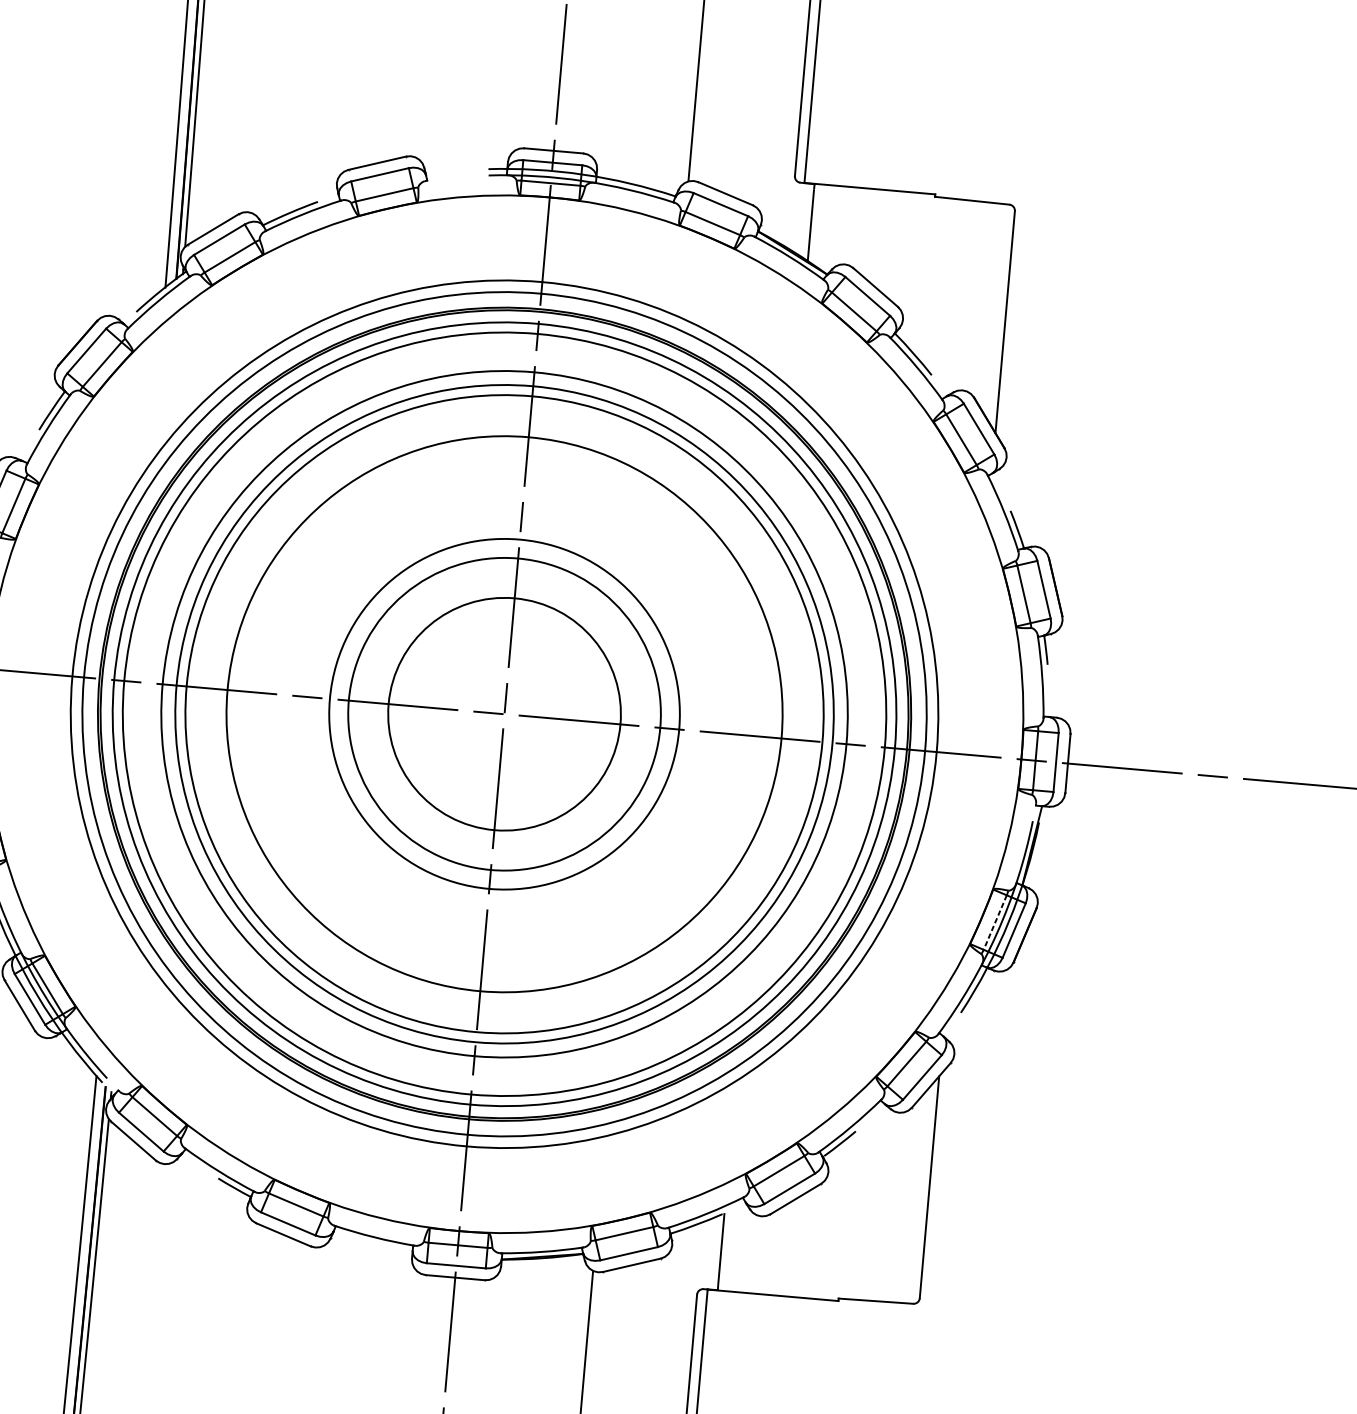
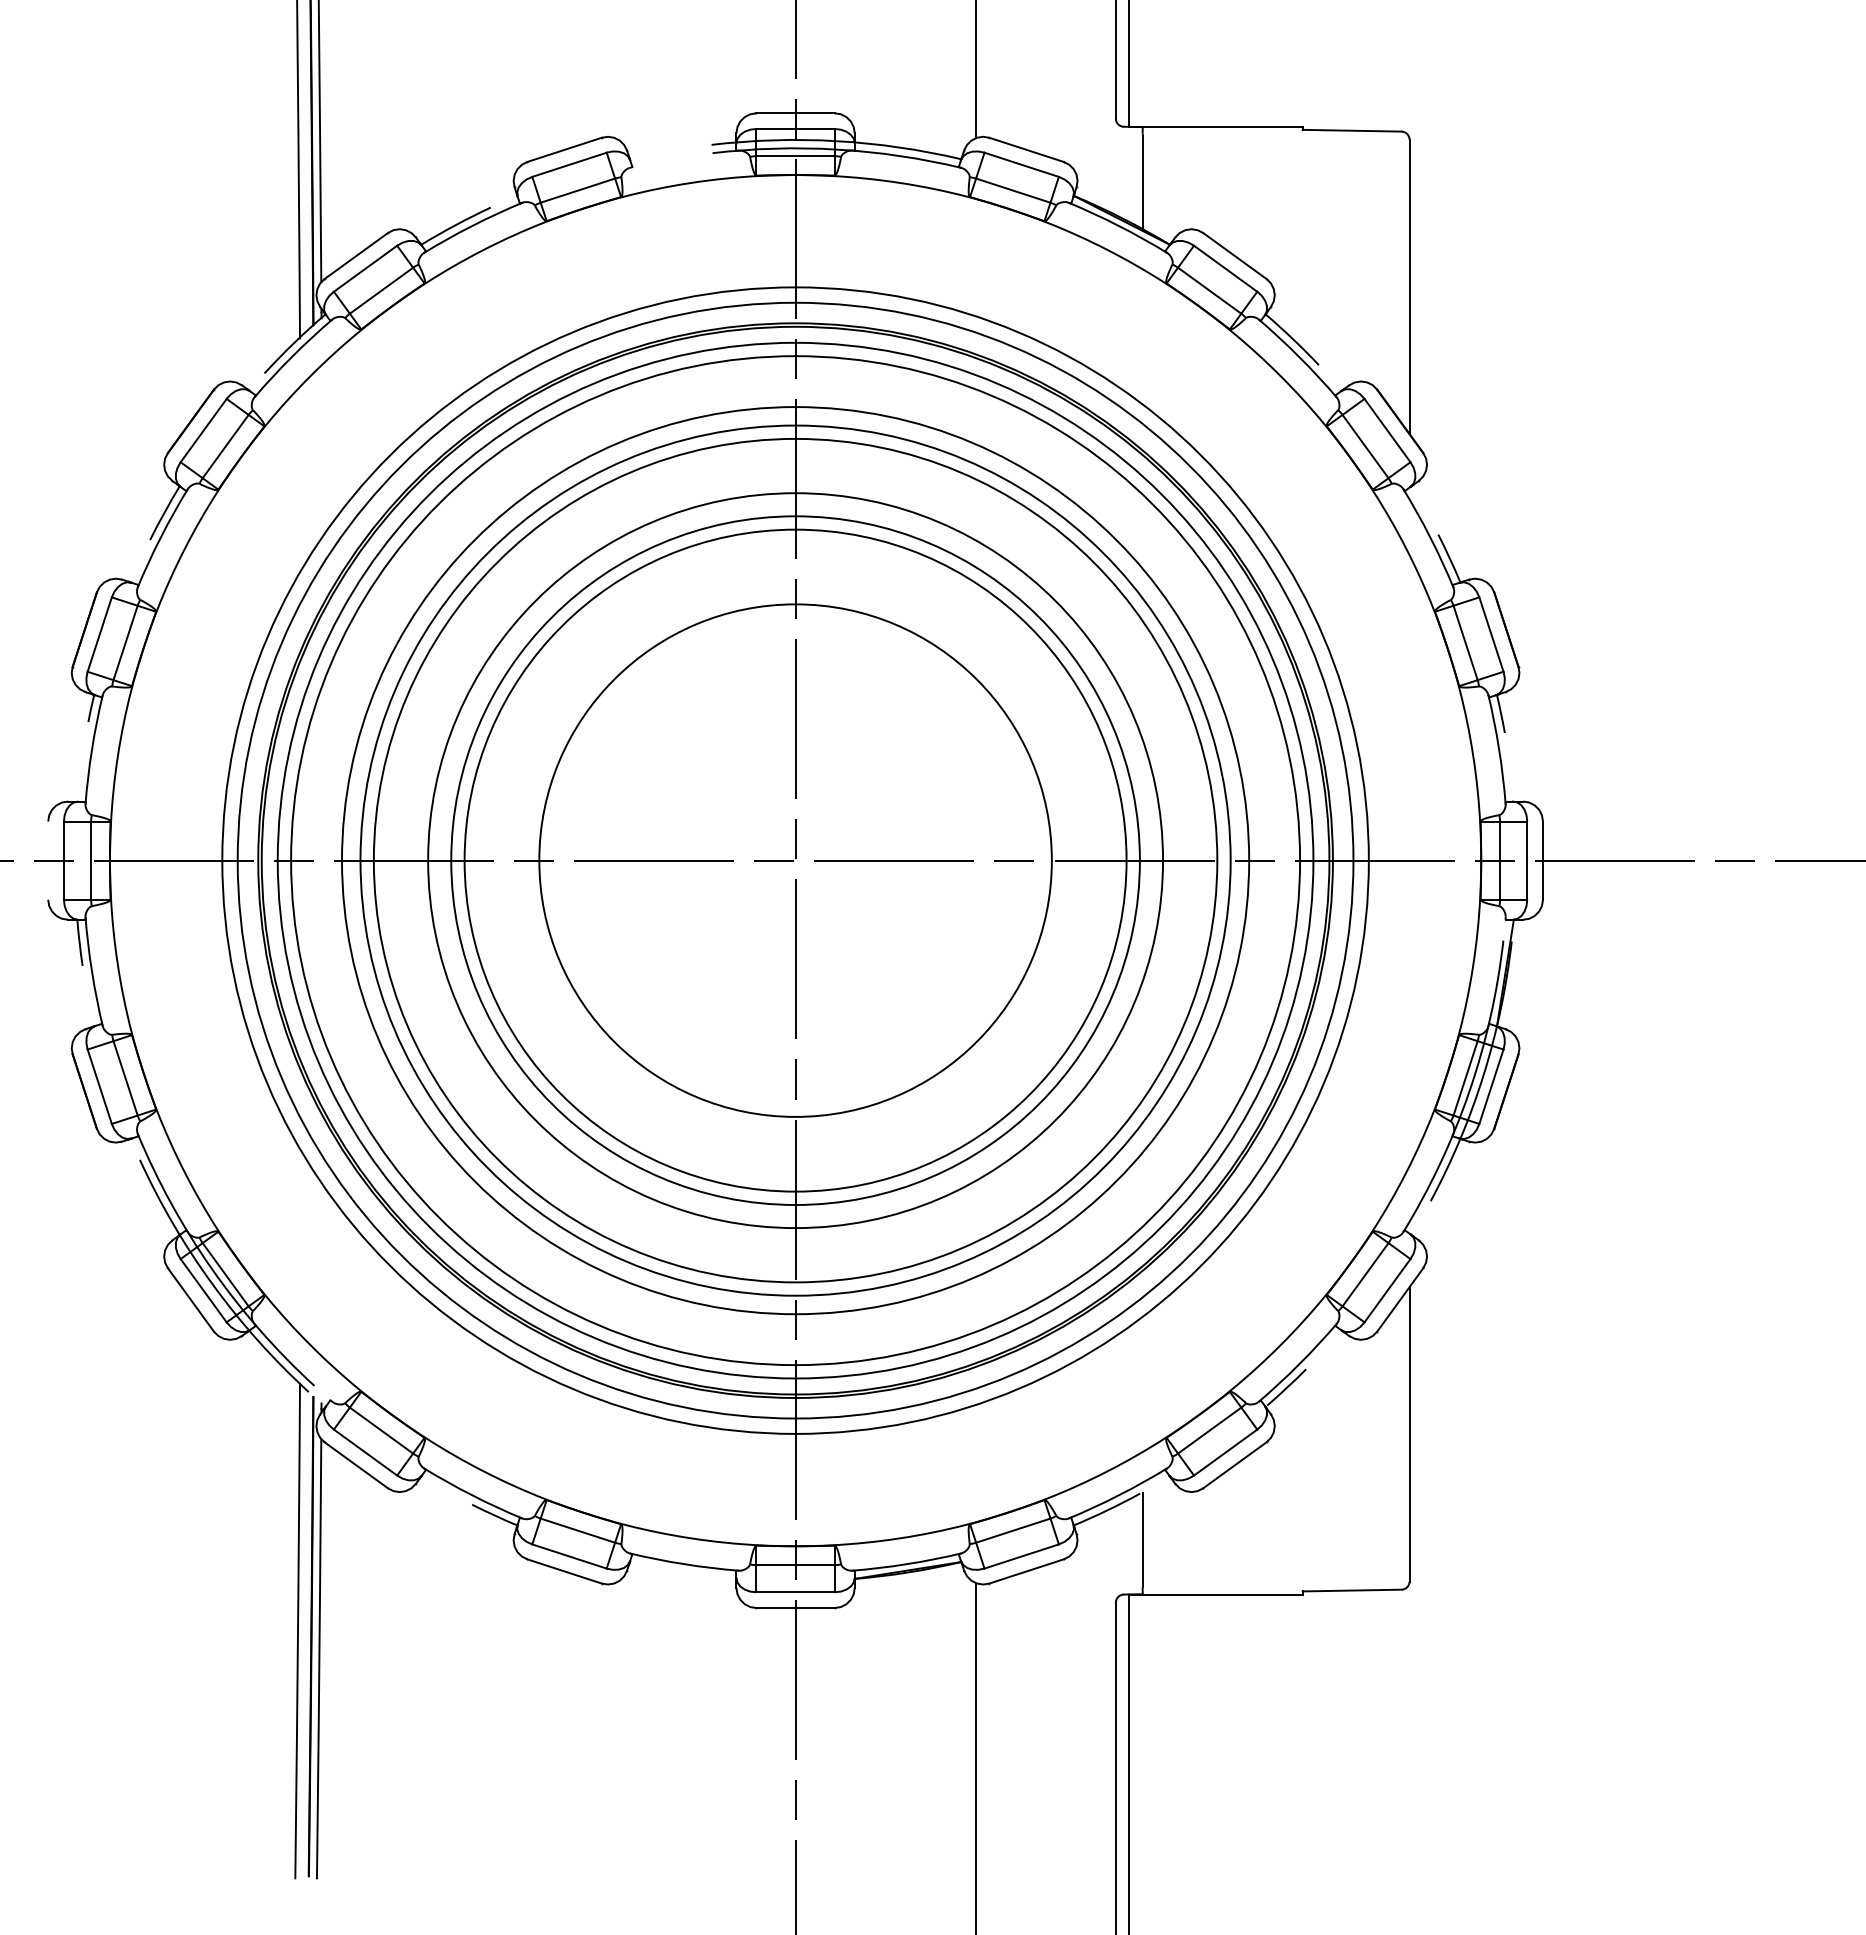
circle: (504, 714) -> (795, 860), size x1.43
circle: (504, 714) -> (795, 860), size x1.67
circle: (504, 714) -> (795, 860), size x1.67
line: (995, 922) -> (1465, 1078), dashed -> solid

